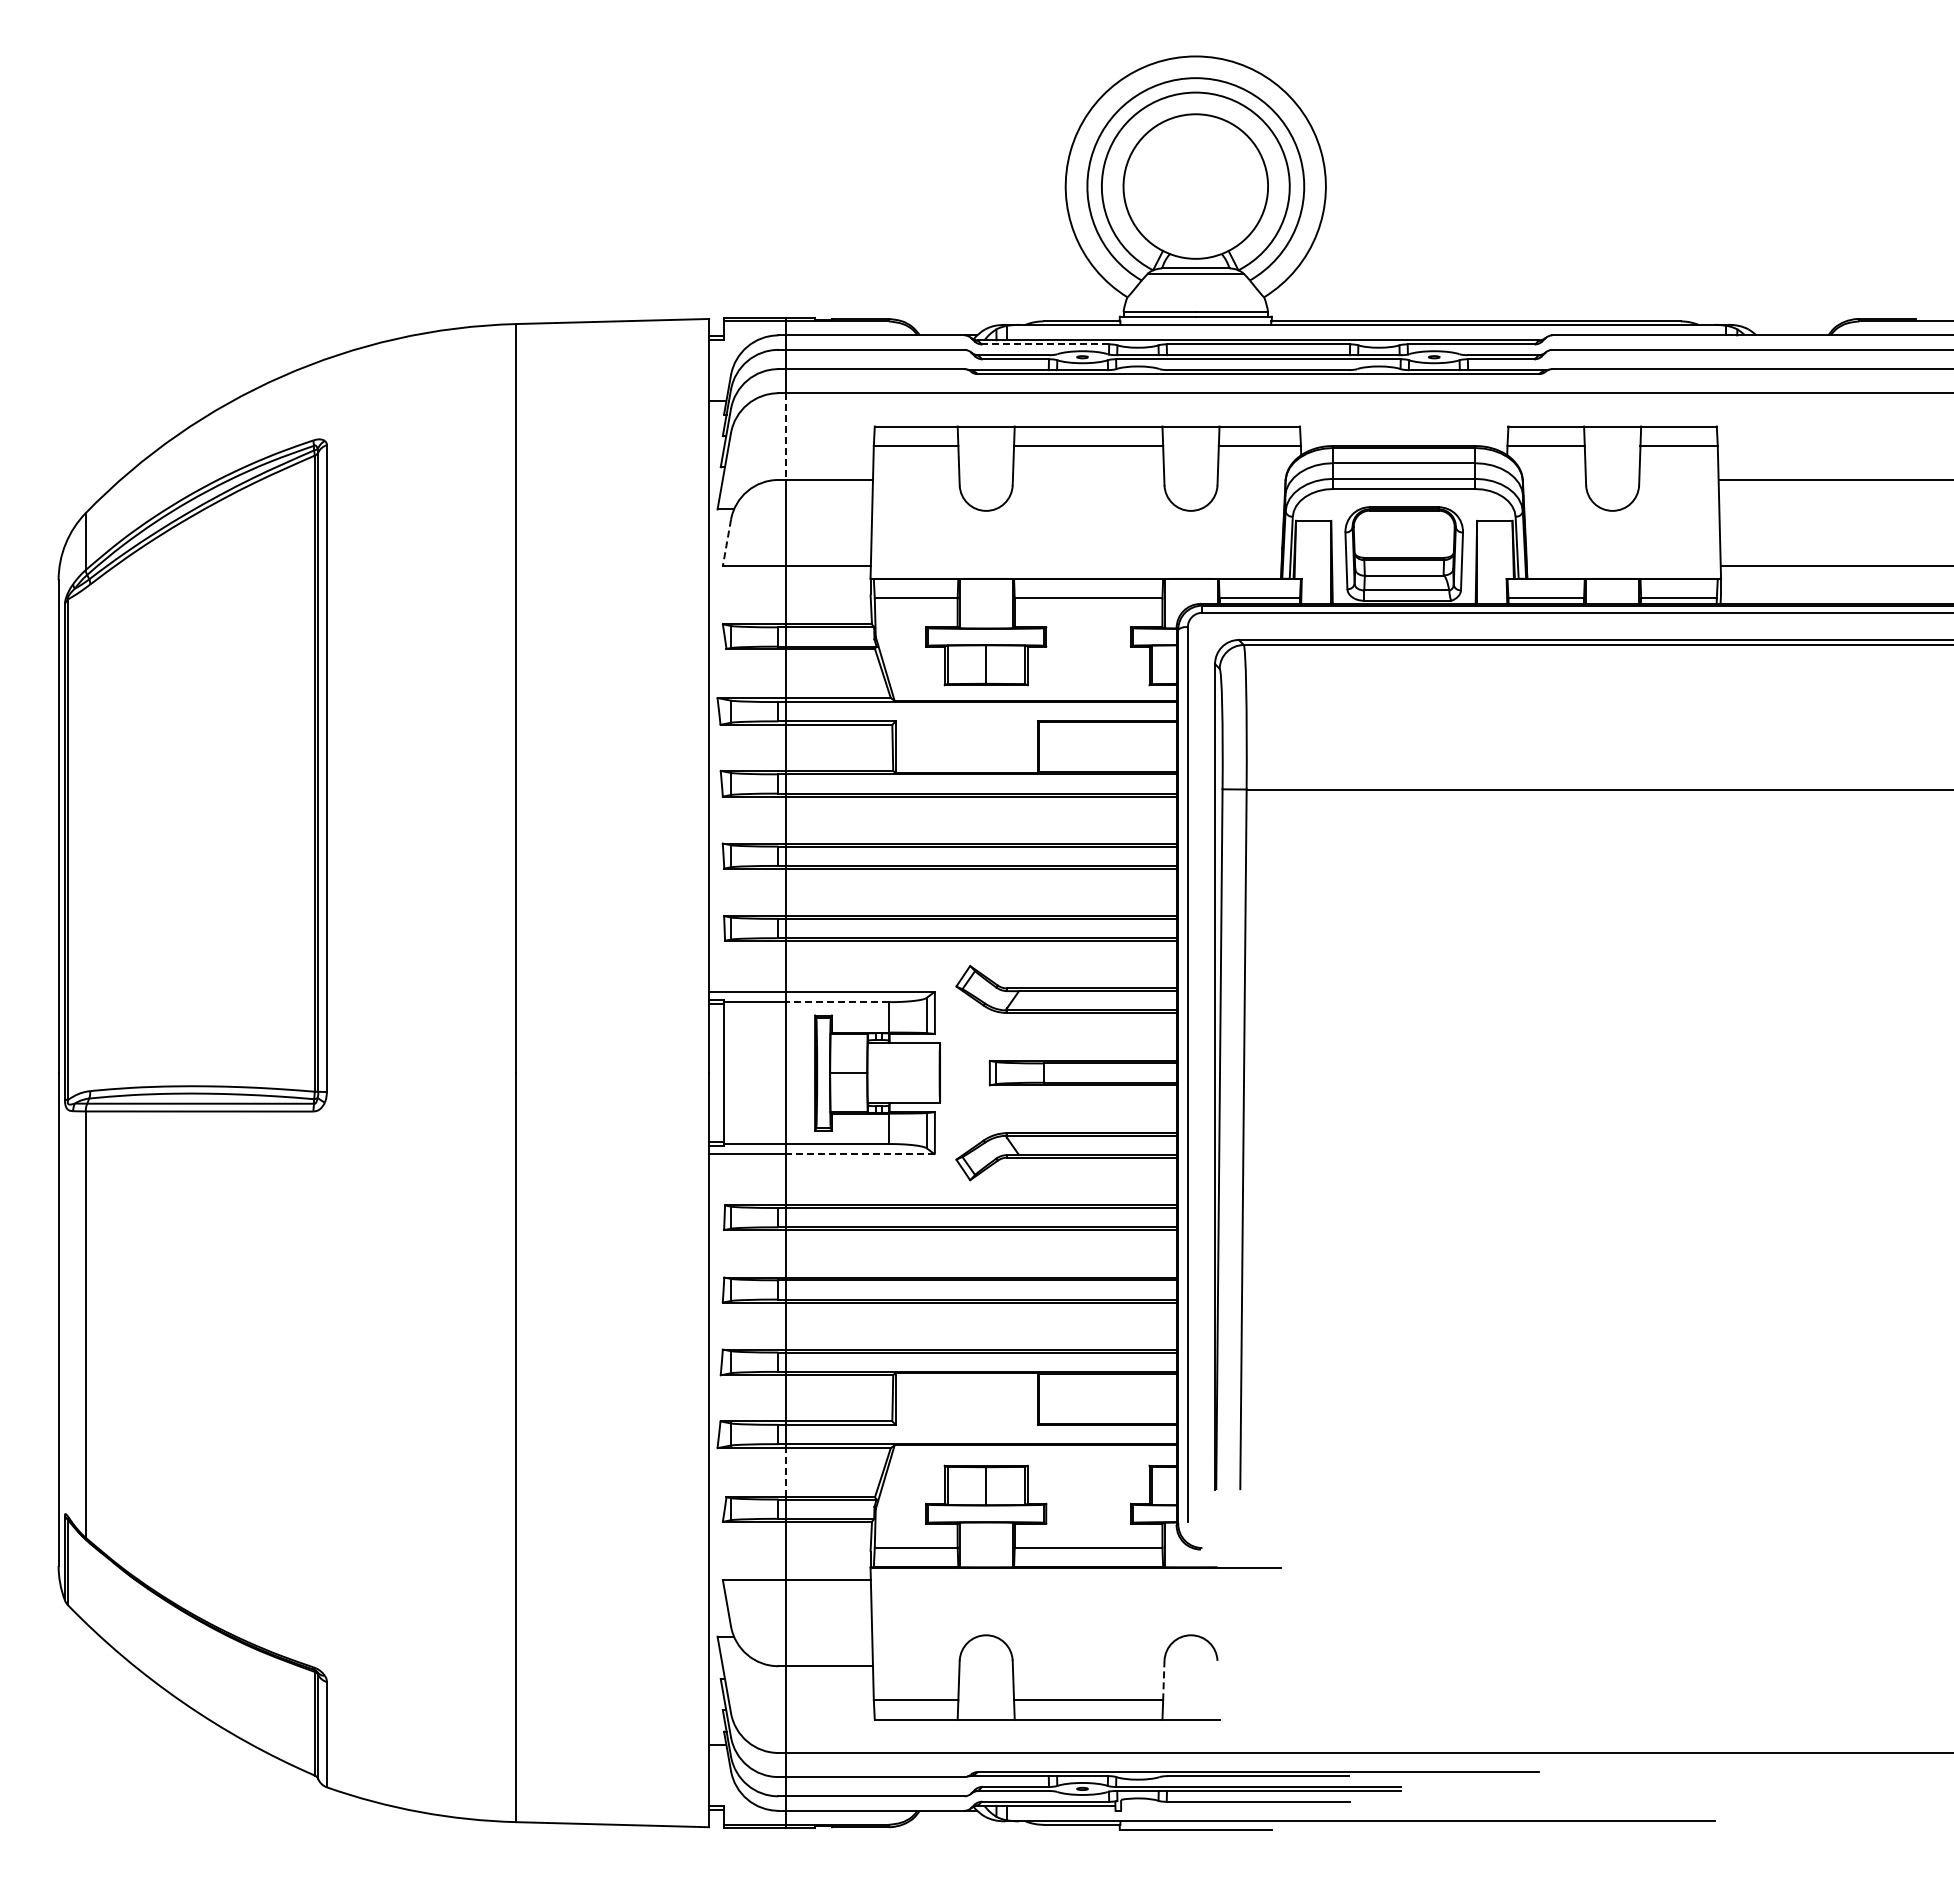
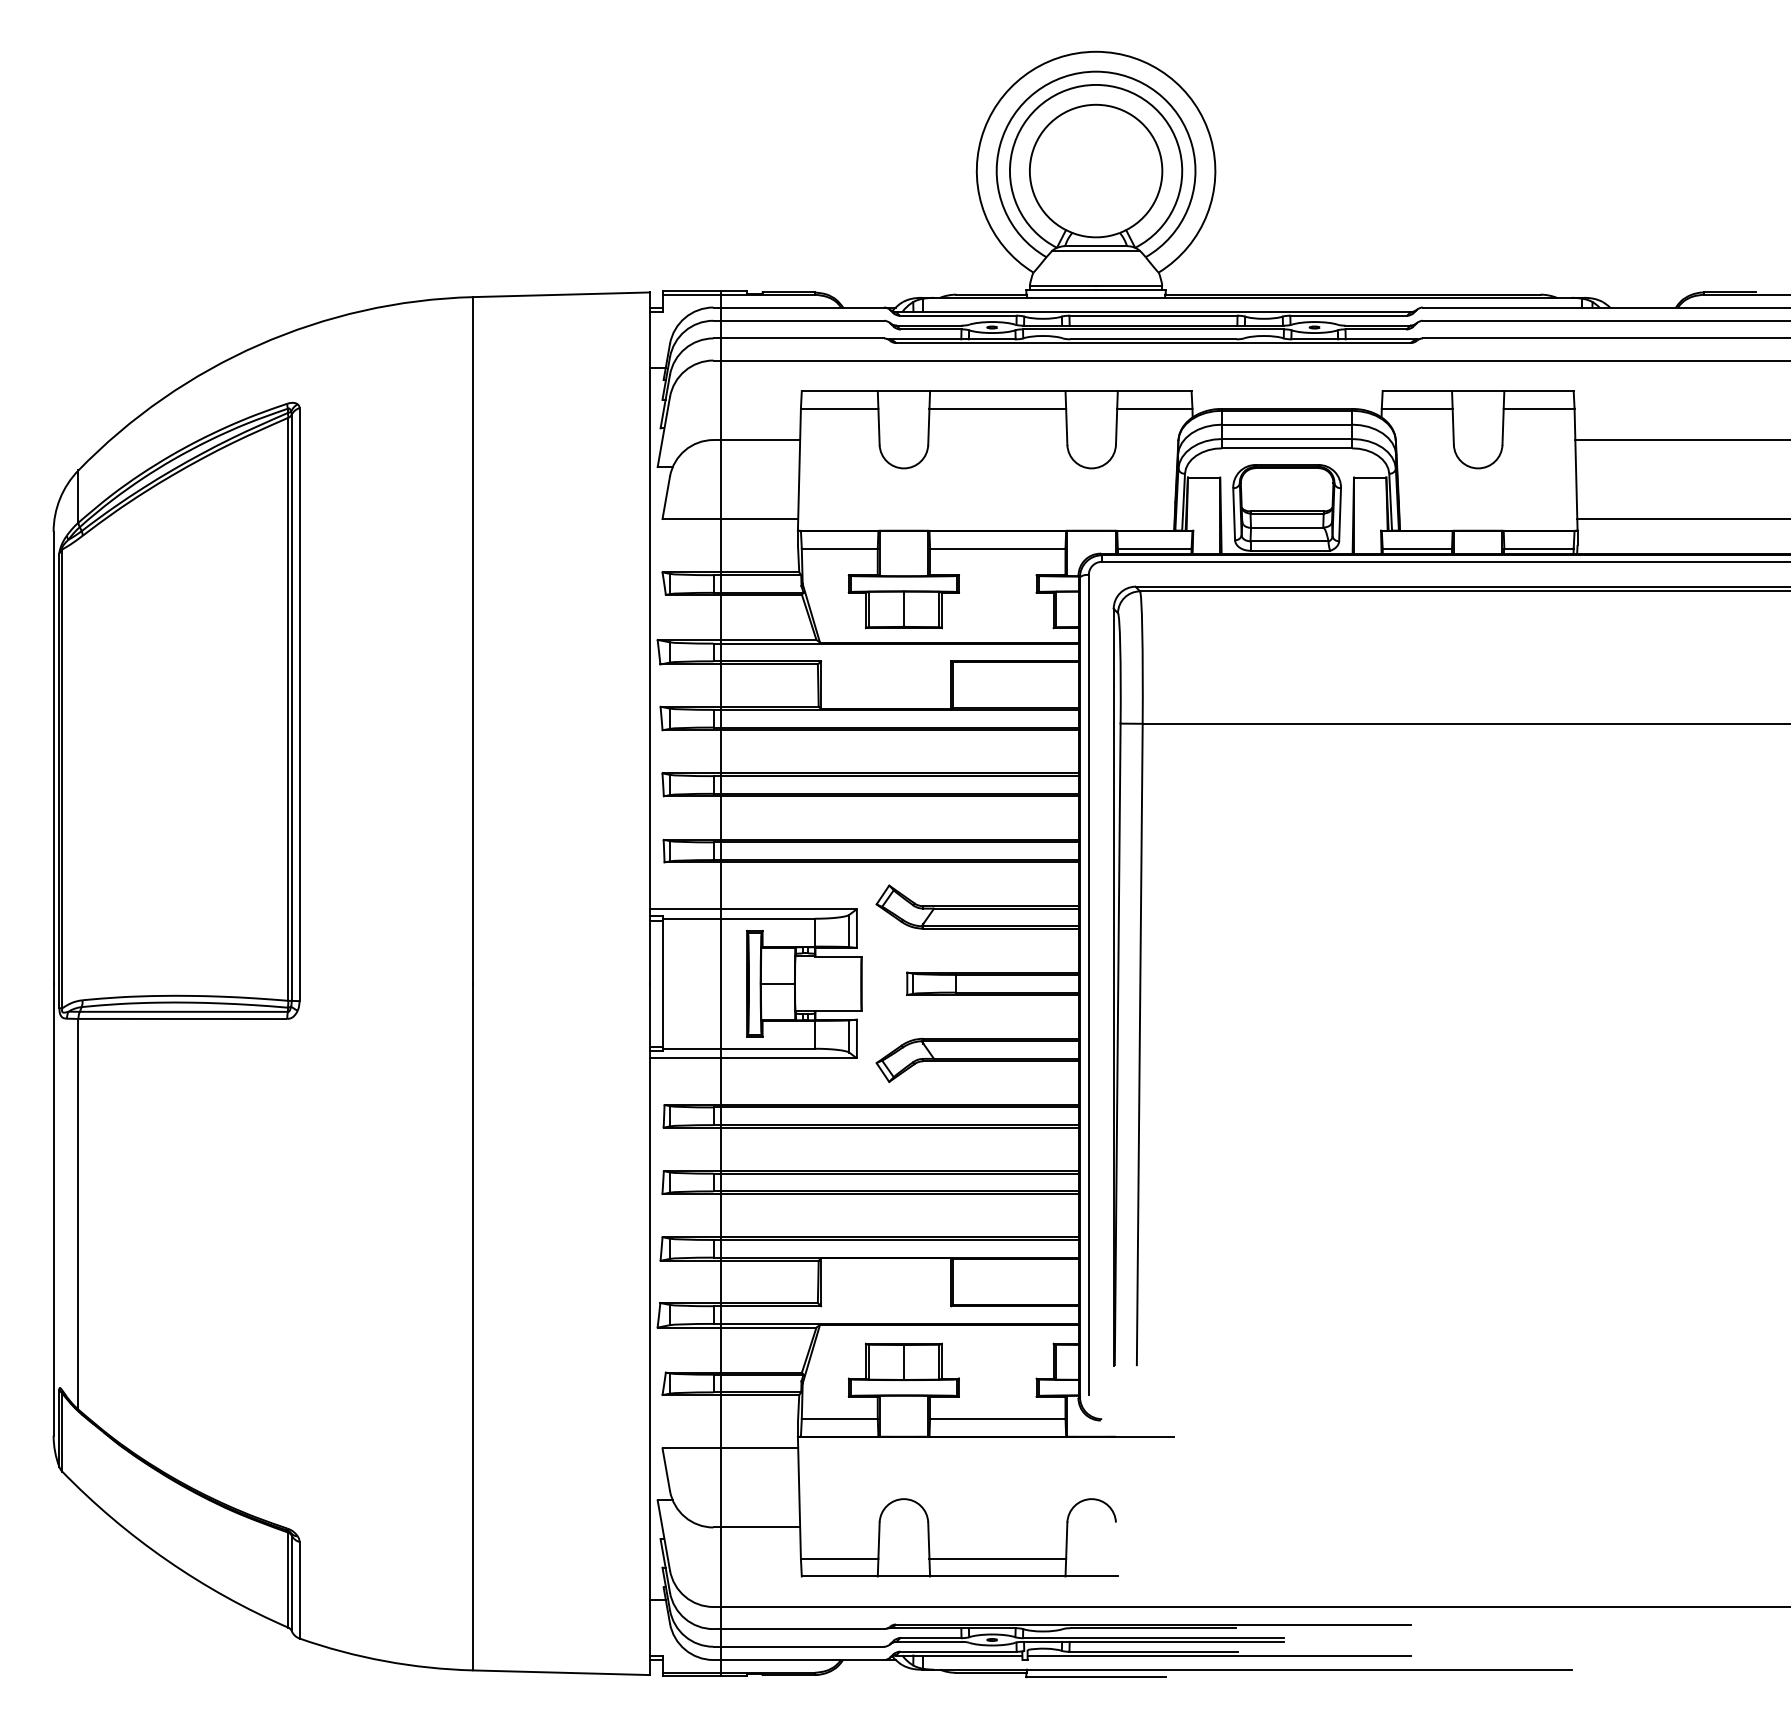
line: (1045, 344) -> (958, 315), dashed -> solid
line: (786, 437) -> (720, 401), dashed -> solid
line: (726, 542) -> (665, 497), dashed -> solid
line: (837, 1002) -> (767, 919), dashed -> solid
line: (860, 1154) -> (788, 1058), dashed -> solid
line: (786, 1472) -> (720, 1349), dashed -> solid
line: (1163, 1680) -> (1066, 1540), dashed -> solid
line: (1330, 1805) -> (1219, 1655), added

